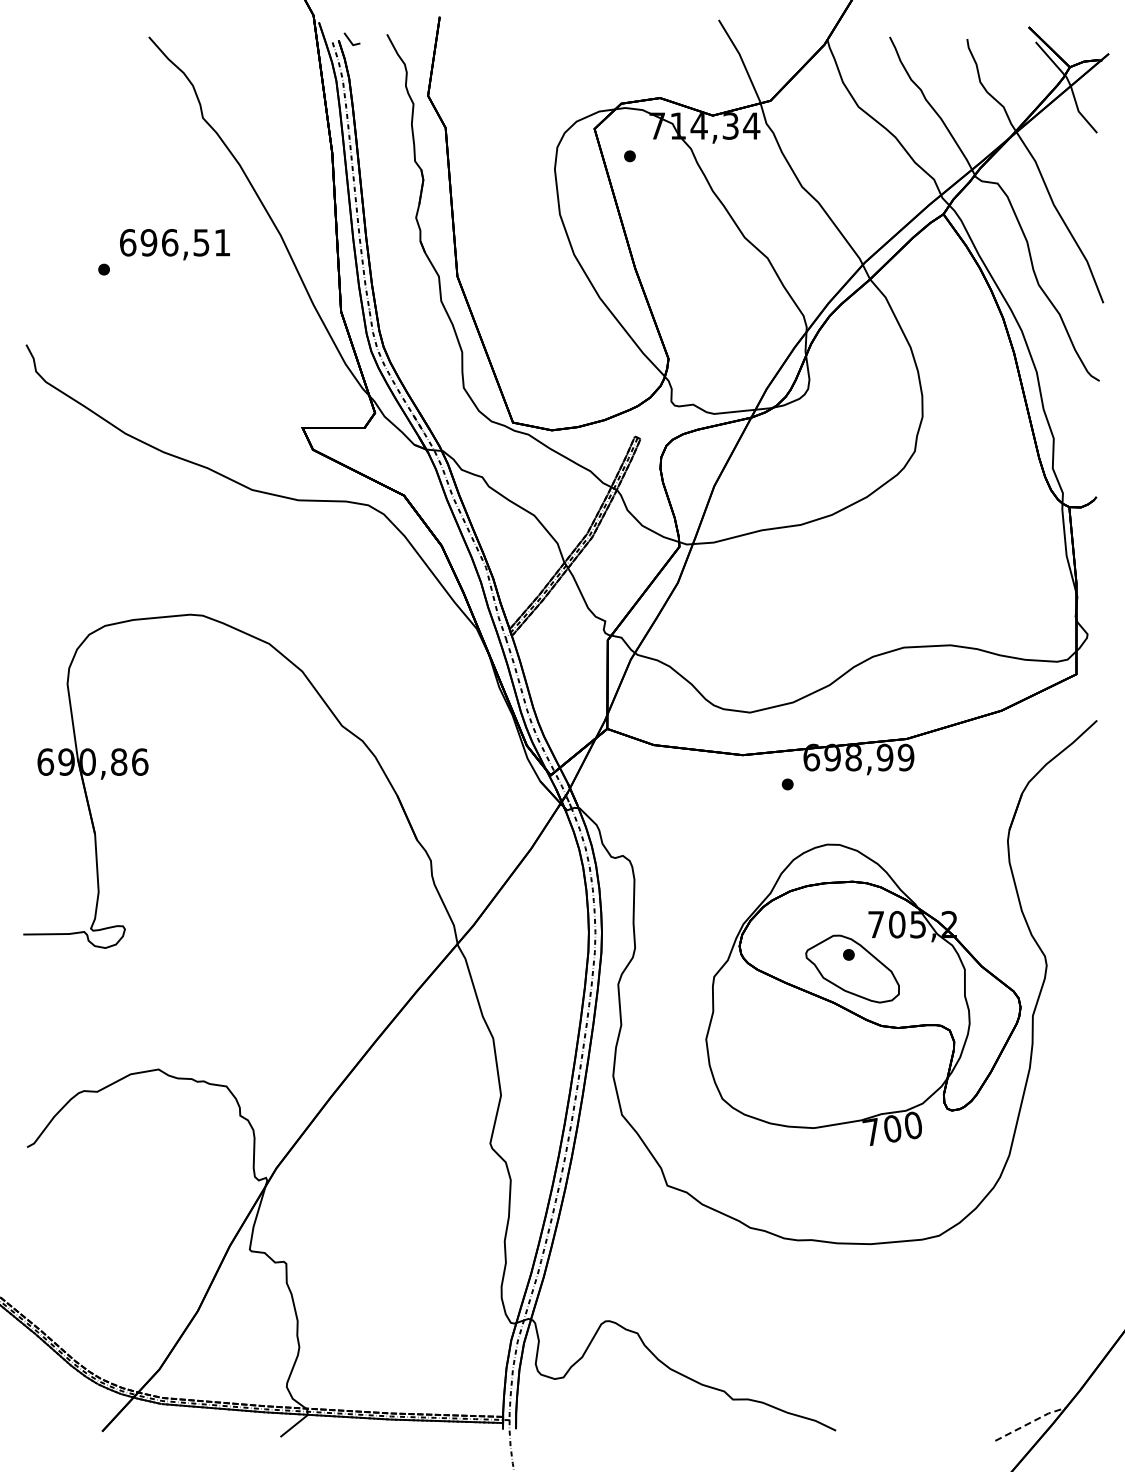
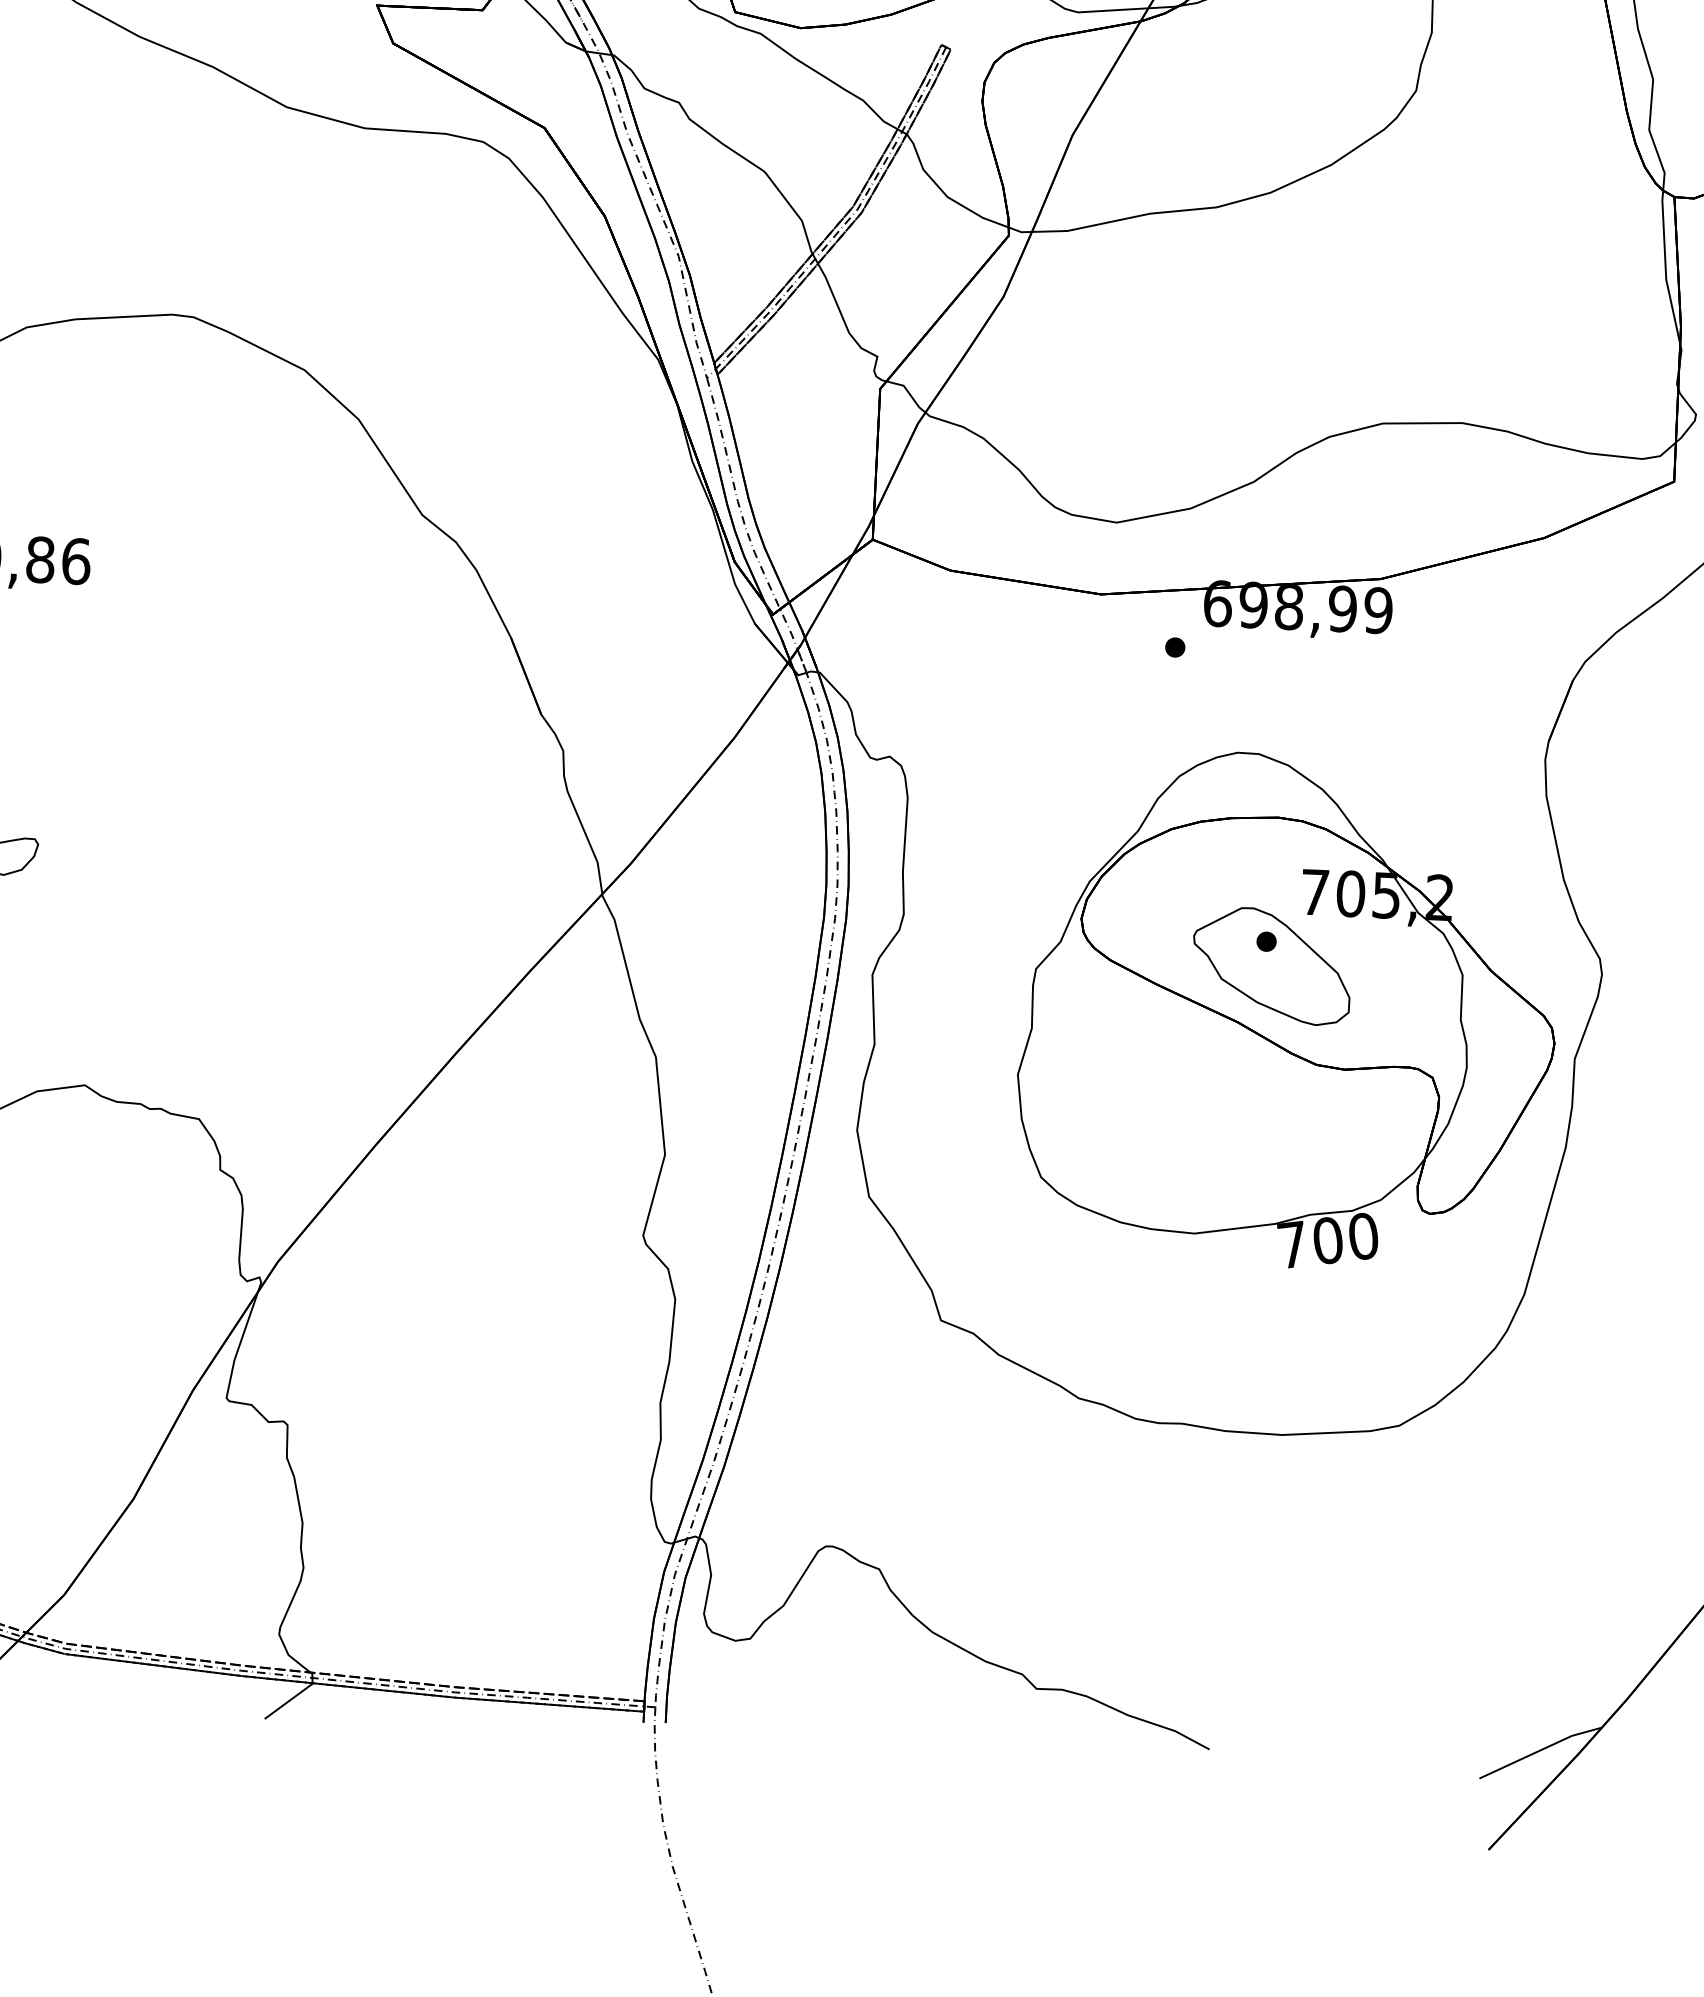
line: (1030, 1422) -> (1540, 1749), dashed -> solid

